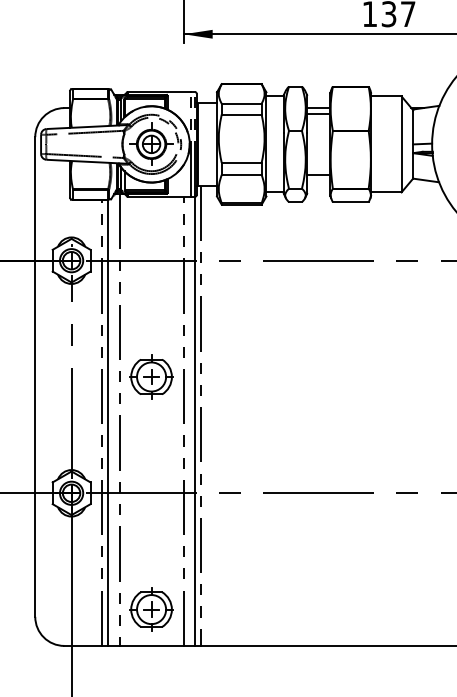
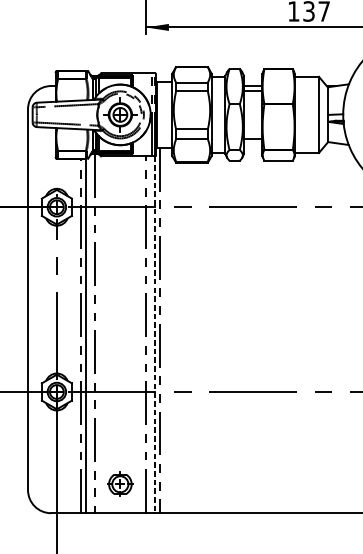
part: (151, 376) -> (120, 299), removed
line: (195, 421) -> (155, 334), solid -> dashed
part: (151, 609) -> (120, 484), size x0.7

